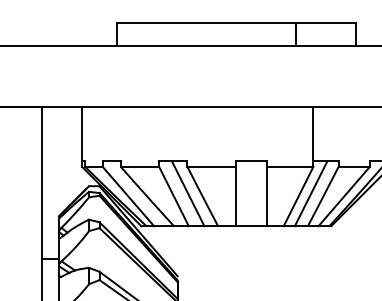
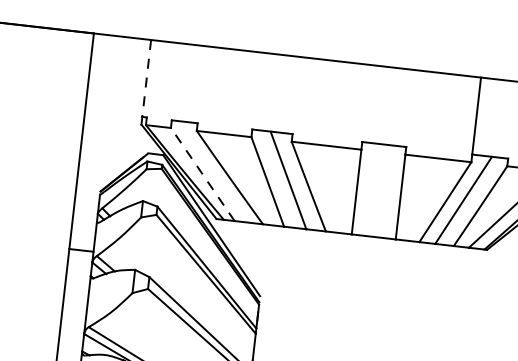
line: (82, 134) -> (147, 78), solid -> dashed
line: (128, 196) -> (202, 174), solid -> dashed

